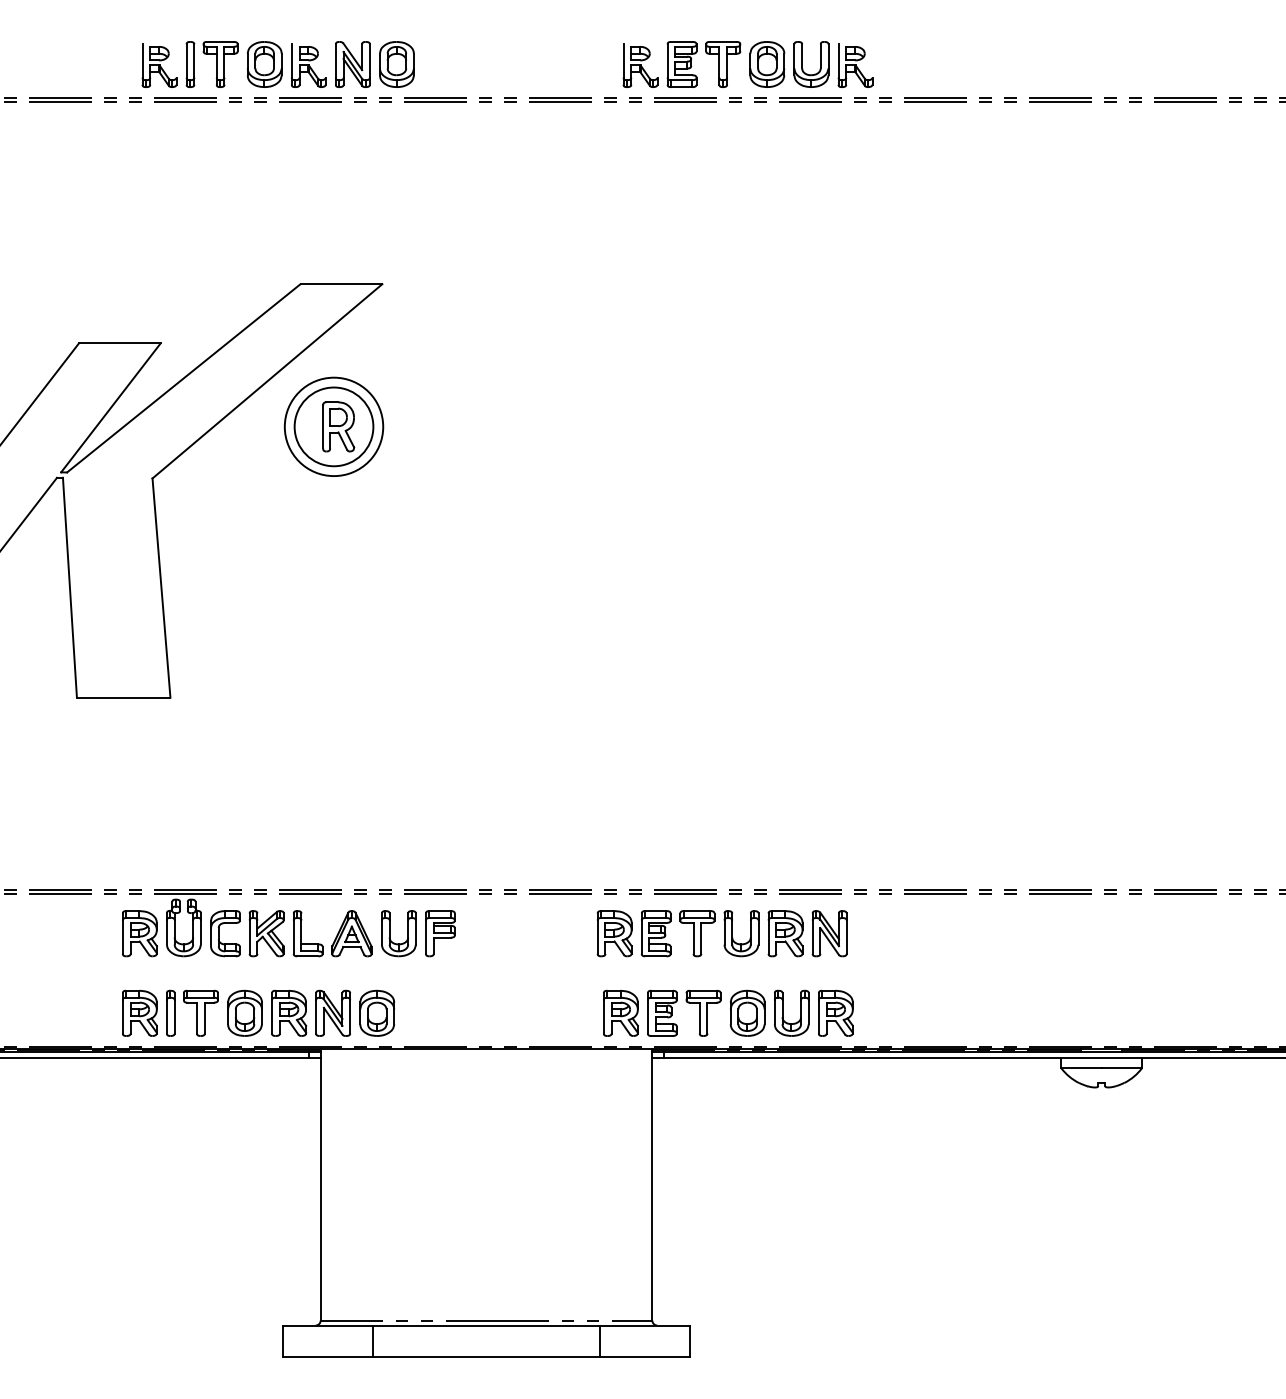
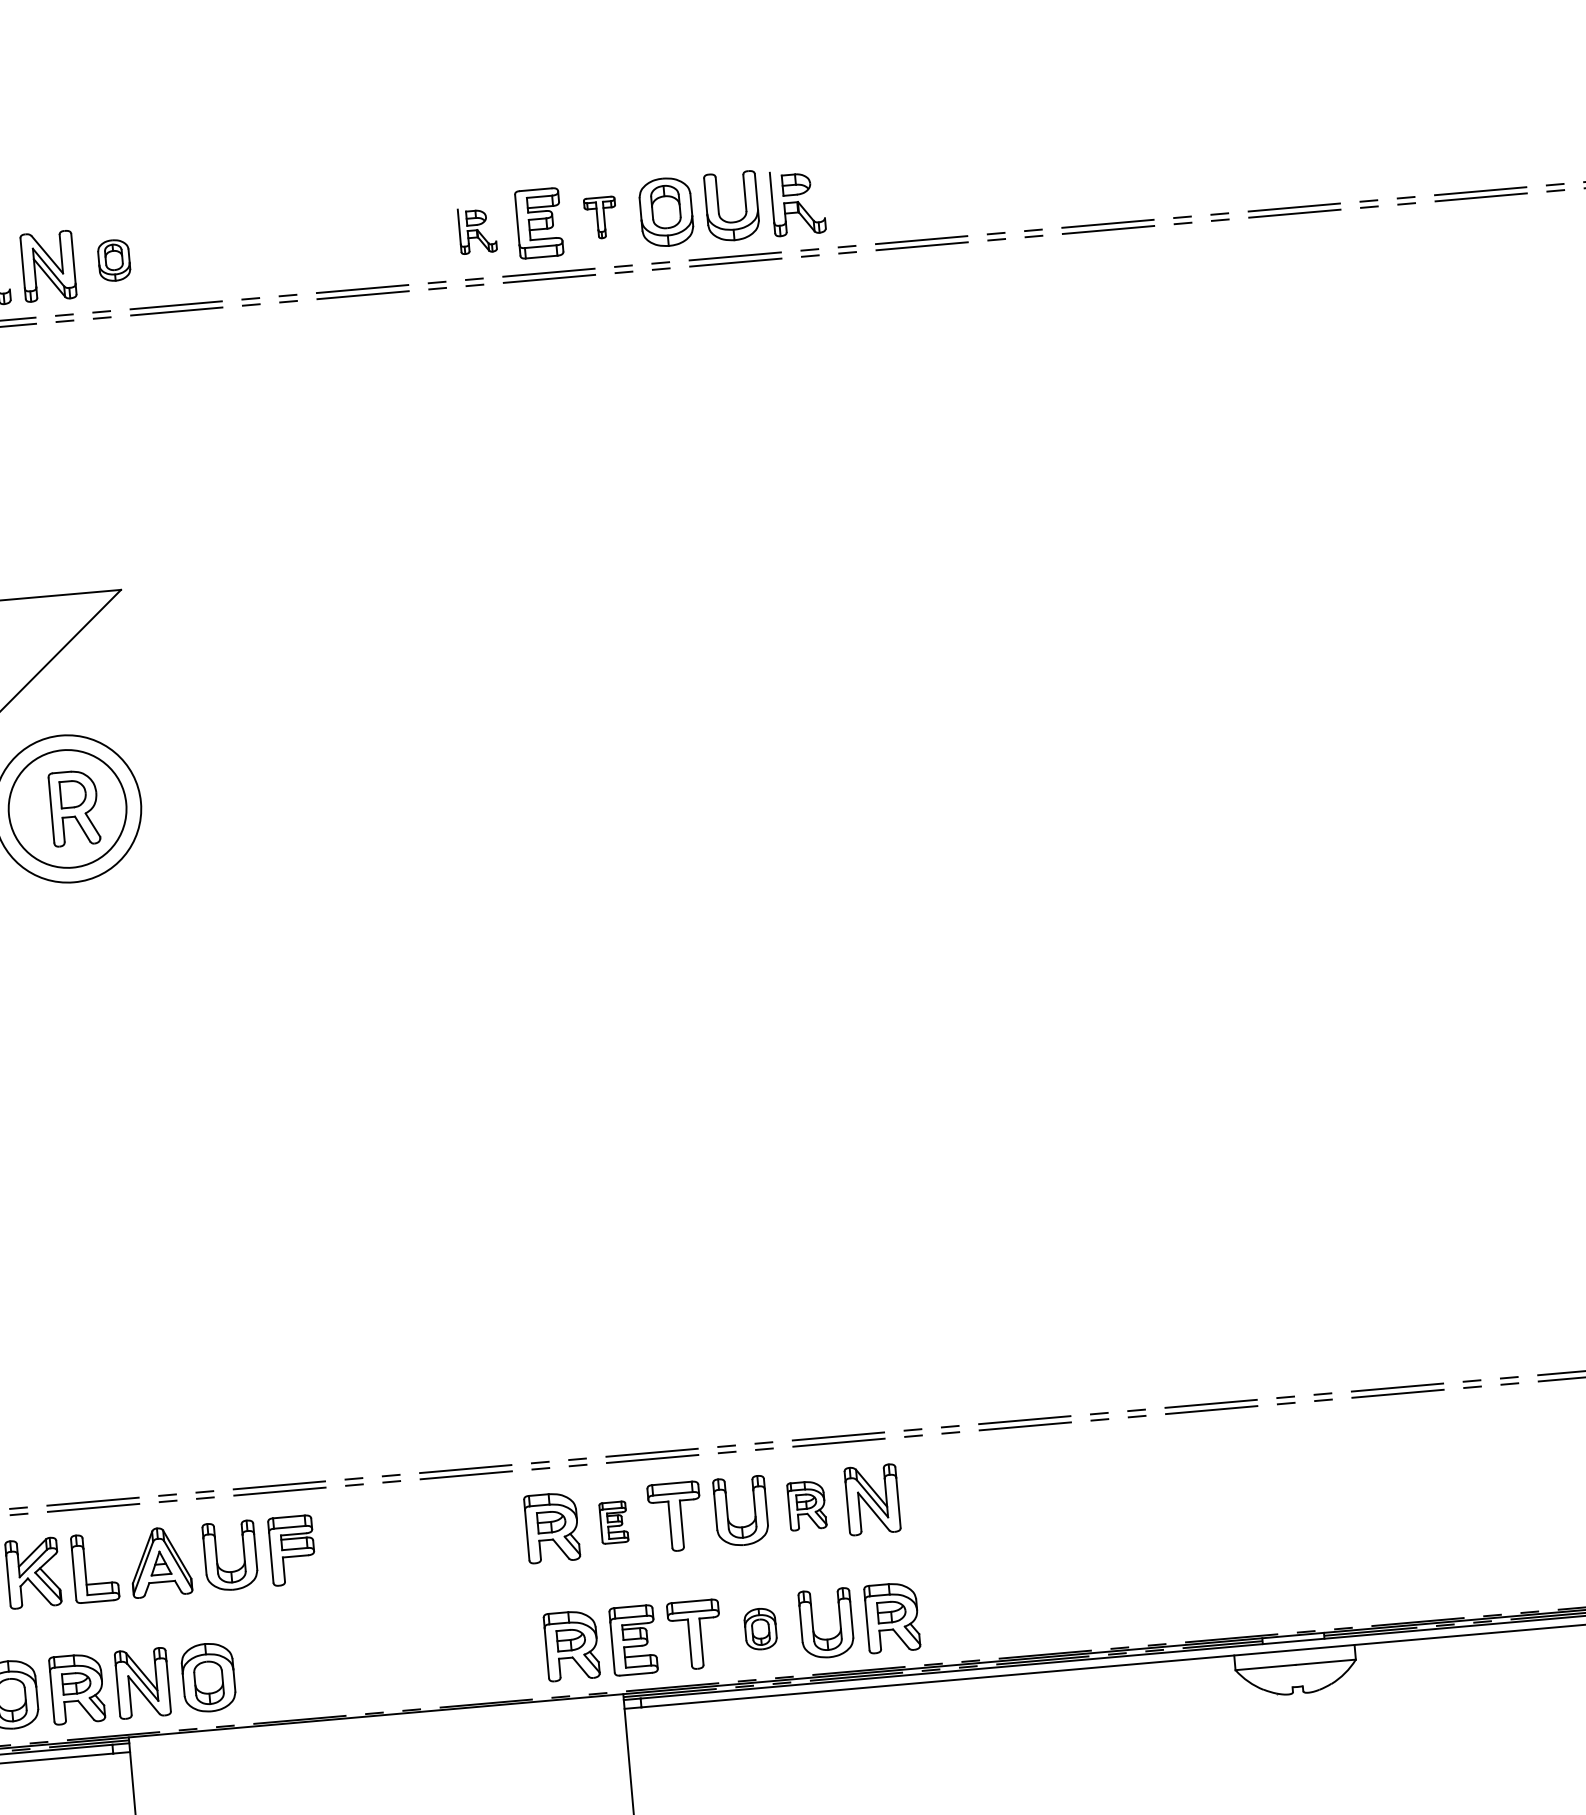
part: (396, 64) -> (113, 260), size x0.6
part: (723, 64) -> (600, 217), size x0.6
part: (640, 65) -> (477, 230), size x0.7
part: (655, 933) -> (612, 1522), size x0.6
part: (785, 933) -> (806, 1505), size x0.7
part: (747, 1012) -> (760, 1628), size x0.6

